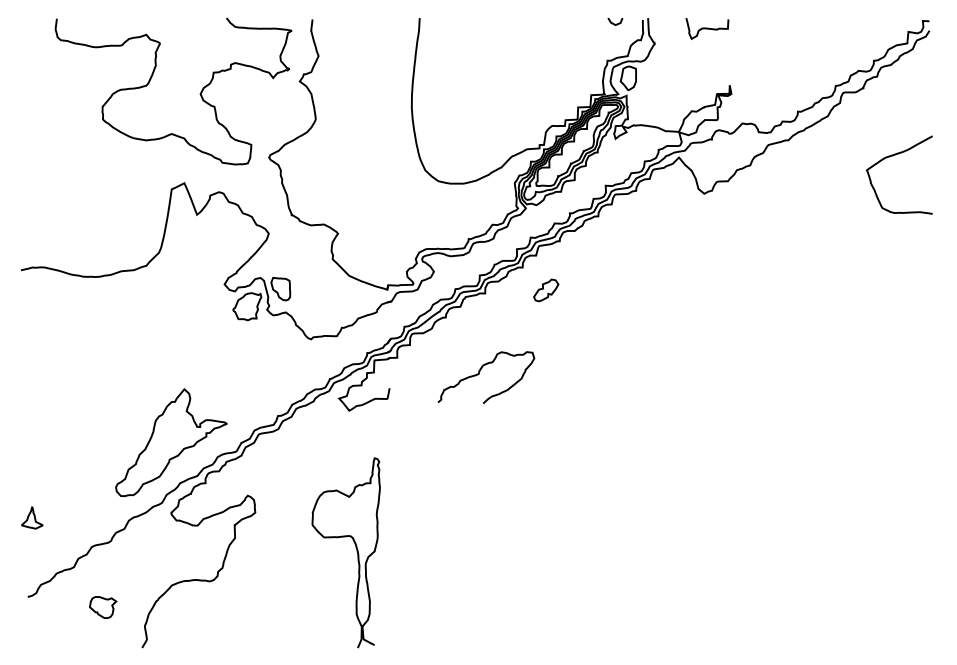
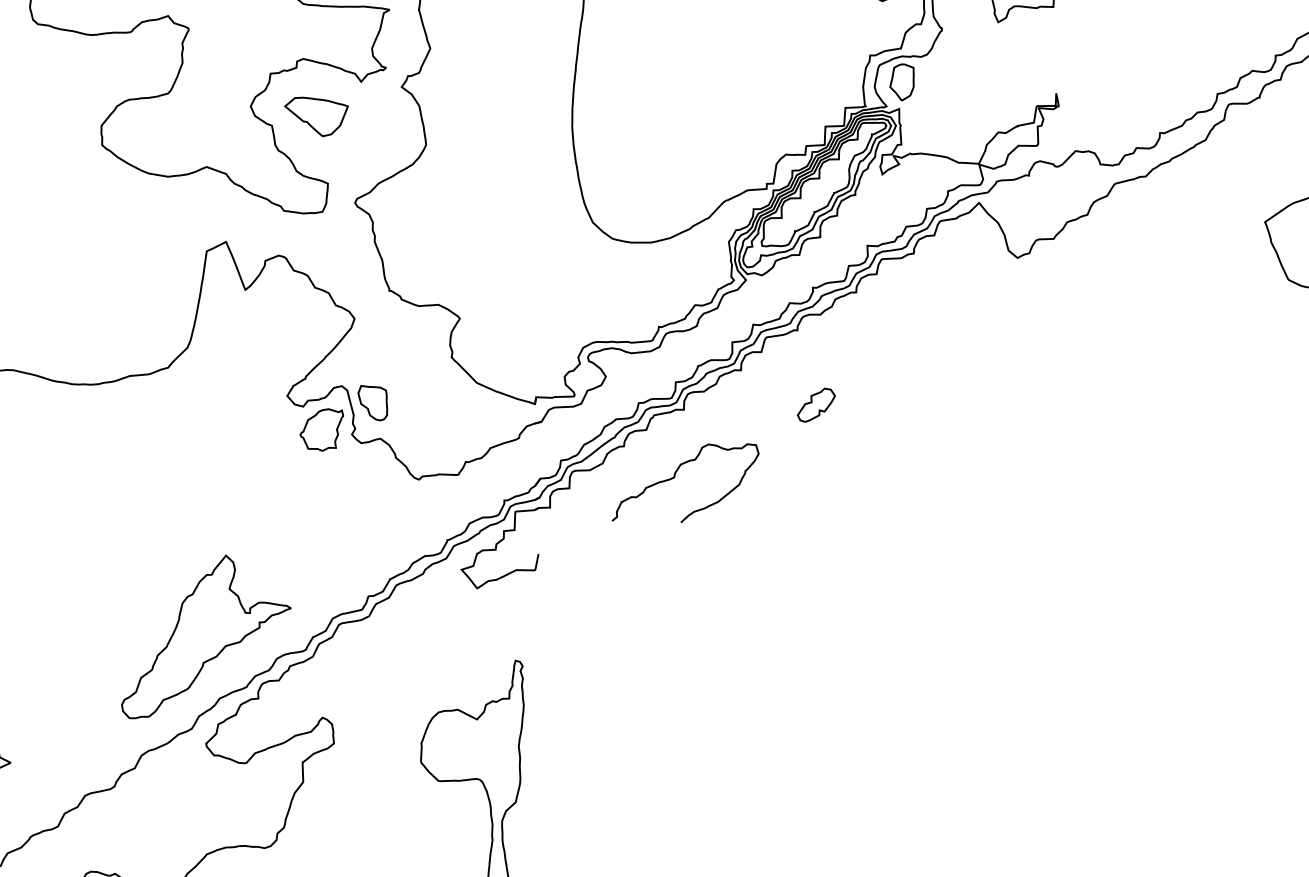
part: (243, 100) -> (316, 116), added
part: (546, 290) -> (816, 405), moved
curve: (479, 374) -> (675, 478), moved

